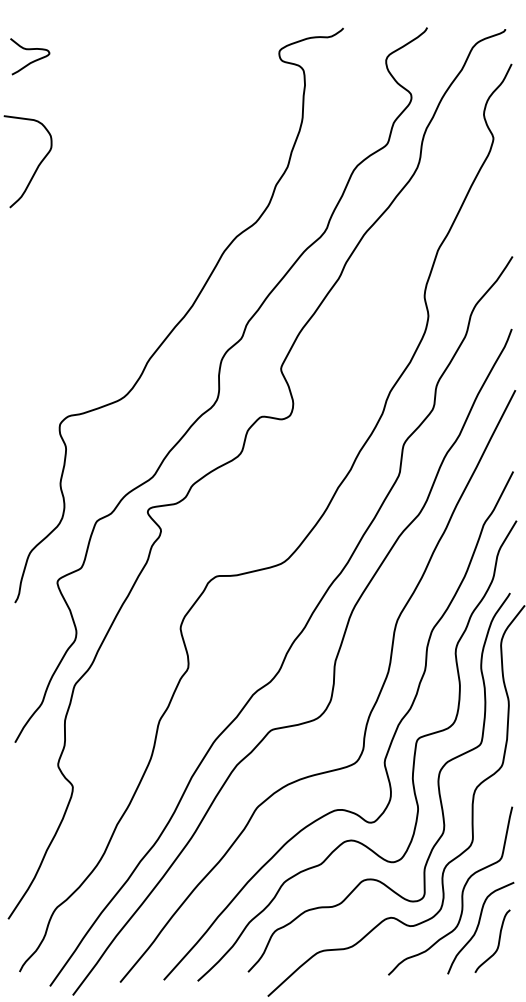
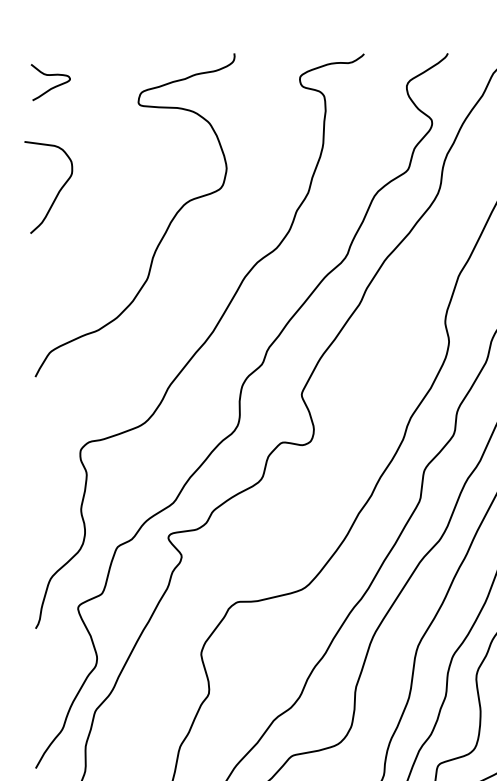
curve: (144, 205) -> (165, 231), added

